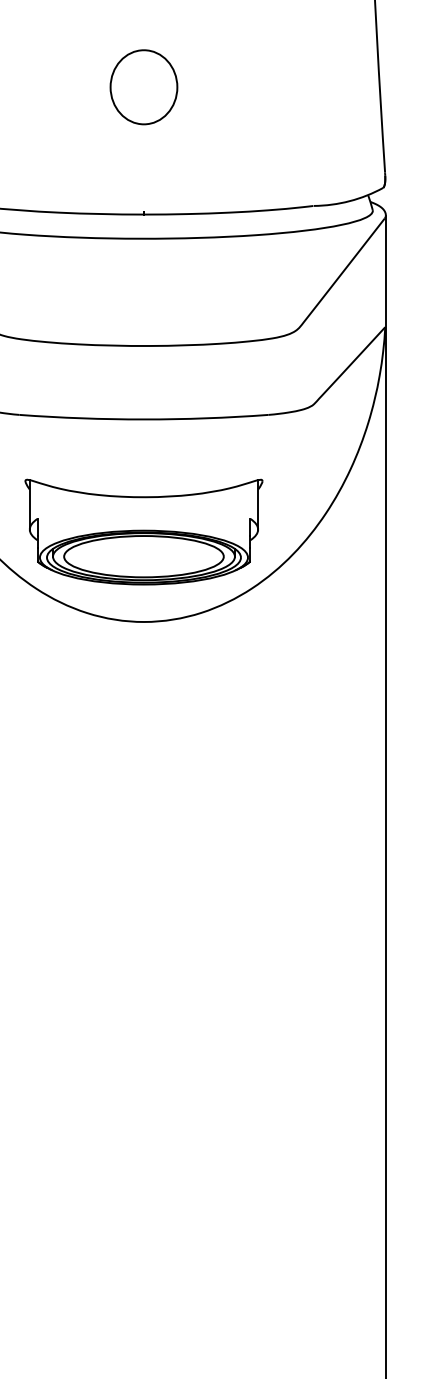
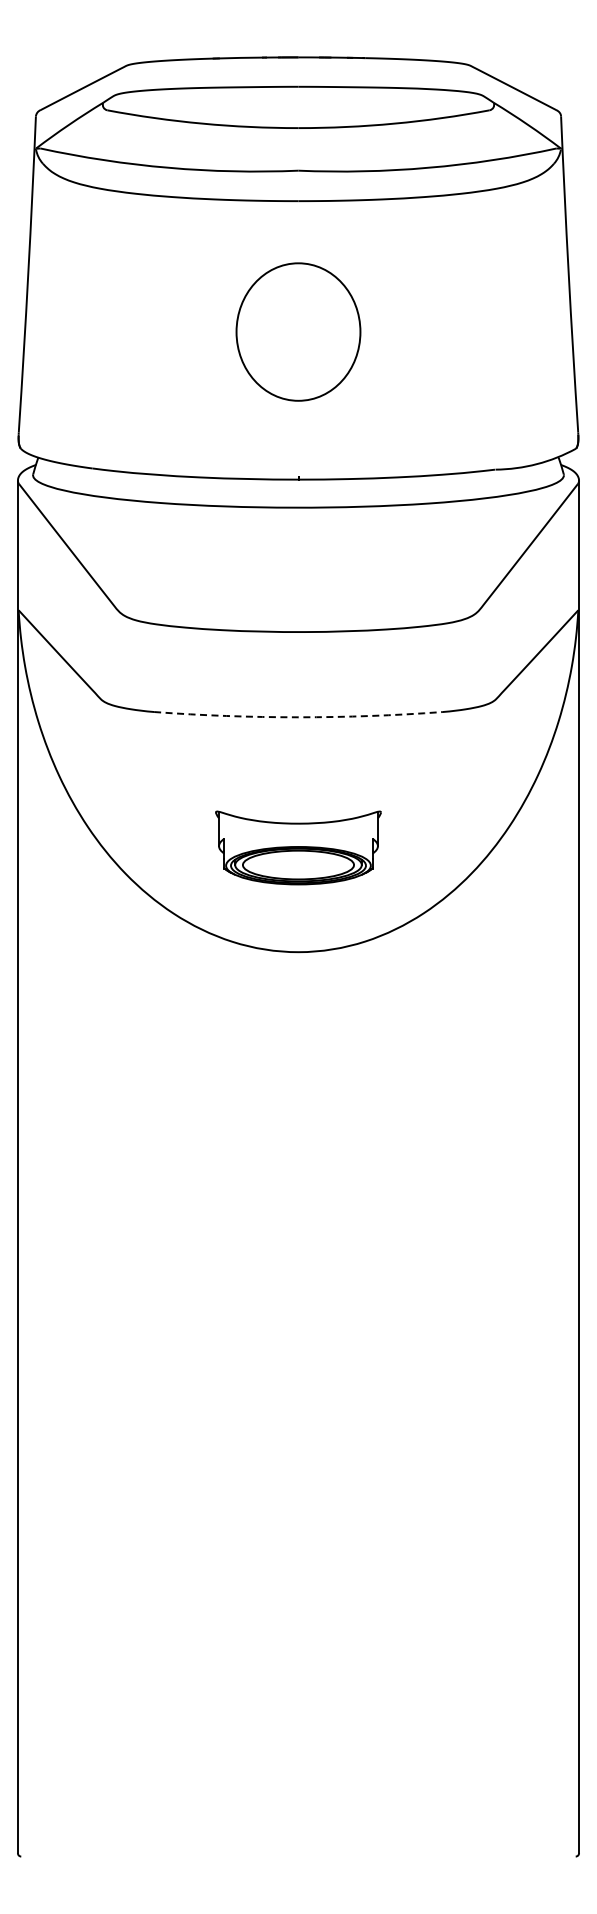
part: (143, 86) -> (298, 331), size x1.6
arc: (143, 419) -> (298, 717), solid -> dashed
part: (143, 531) -> (298, 847), size x0.6

